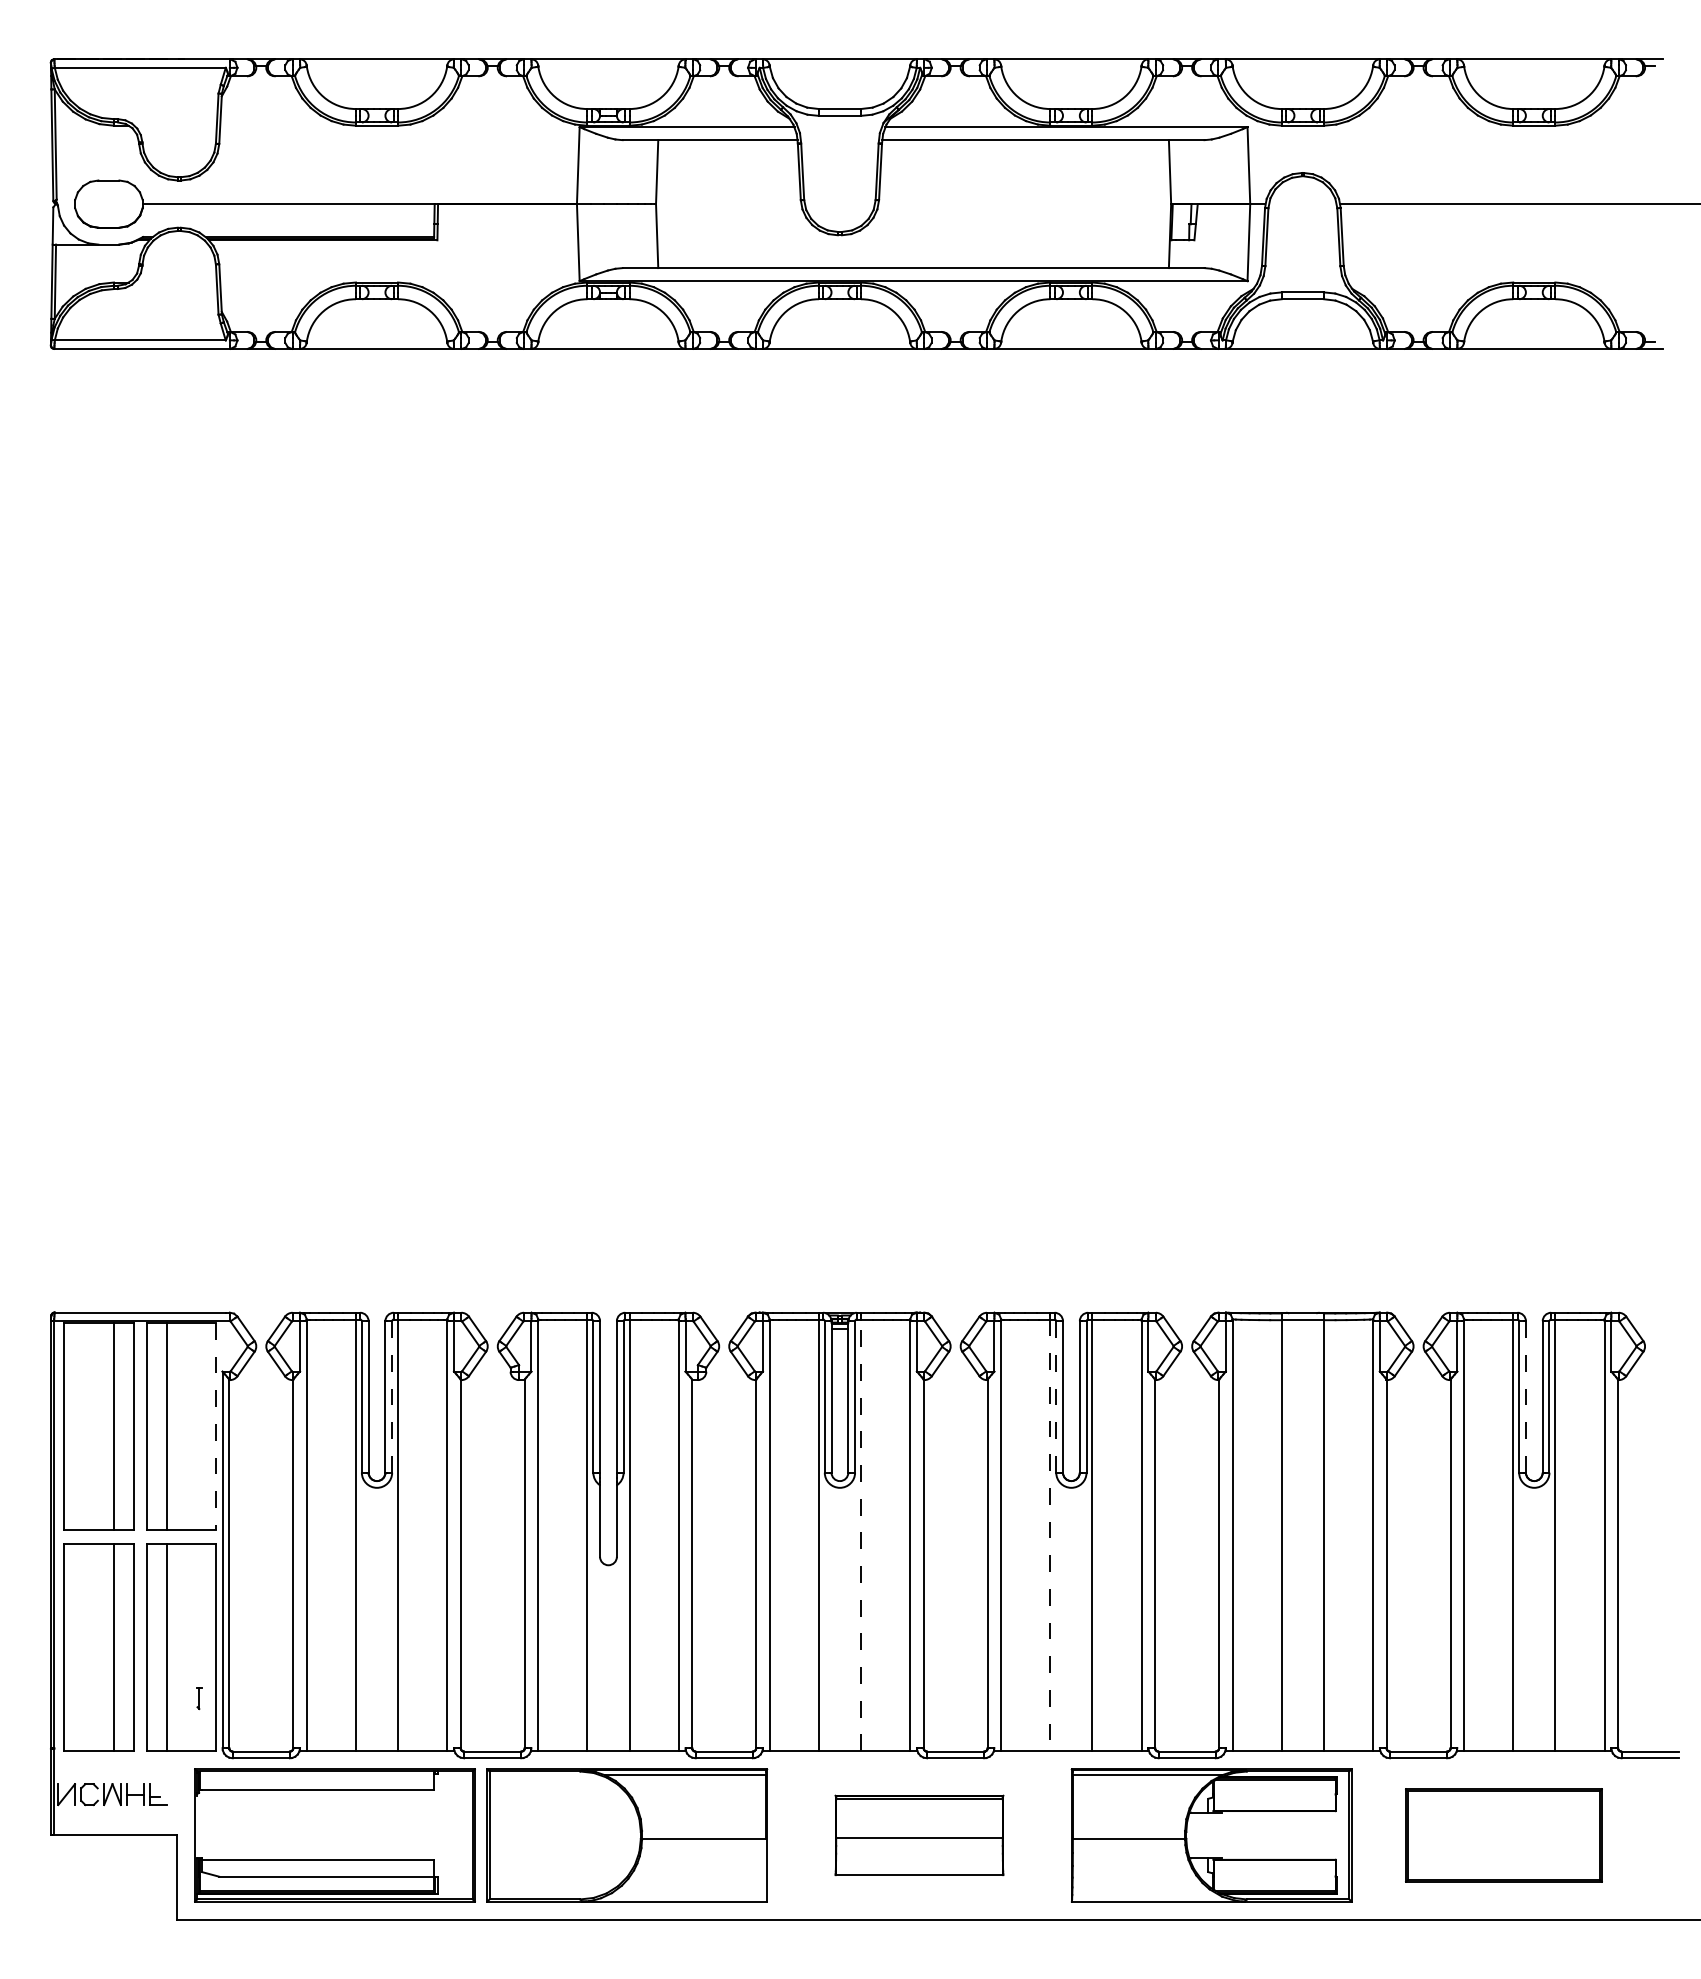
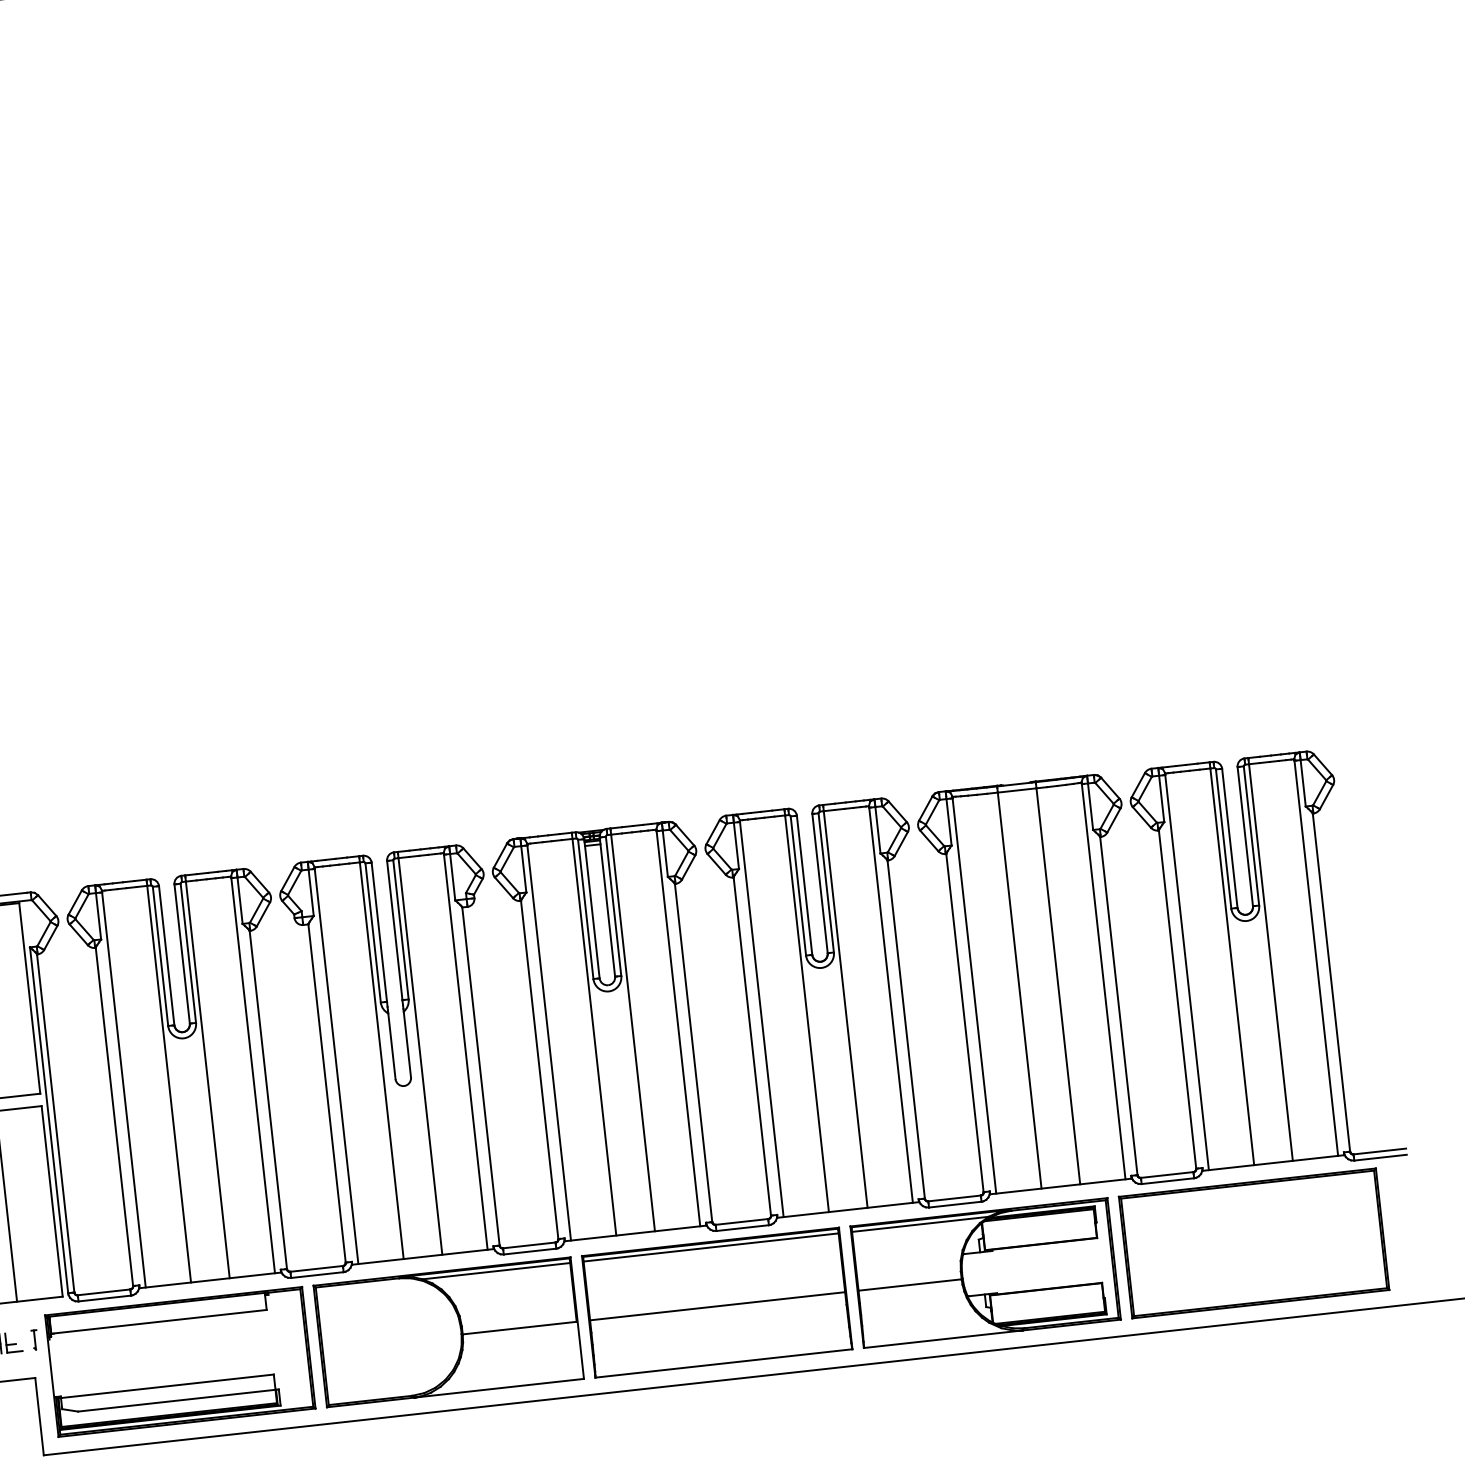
line: (392, 1396) -> (188, 952), dashed -> solid
line: (1056, 1396) -> (798, 885), dashed -> solid
line: (1525, 1396) -> (1229, 837), dashed -> solid
line: (216, 1426) -> (29, 998), dashed -> solid
line: (860, 1535) -> (632, 1033), dashed -> solid
line: (1050, 1535) -> (807, 1013), dashed -> solid
part: (199, 1698) -> (35, 1339), moved
part: (919, 1835) -> (717, 1302), size x1.67
part: (1503, 1835) -> (1253, 1243), size x1.43

